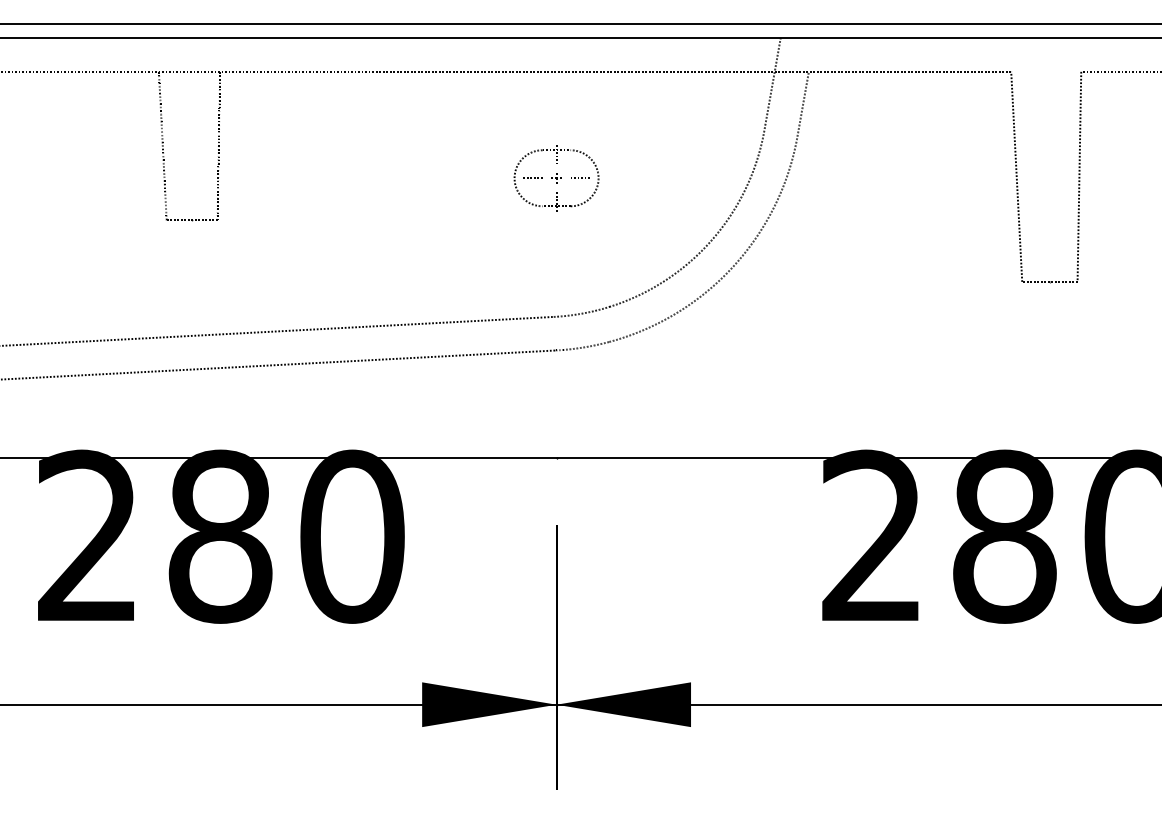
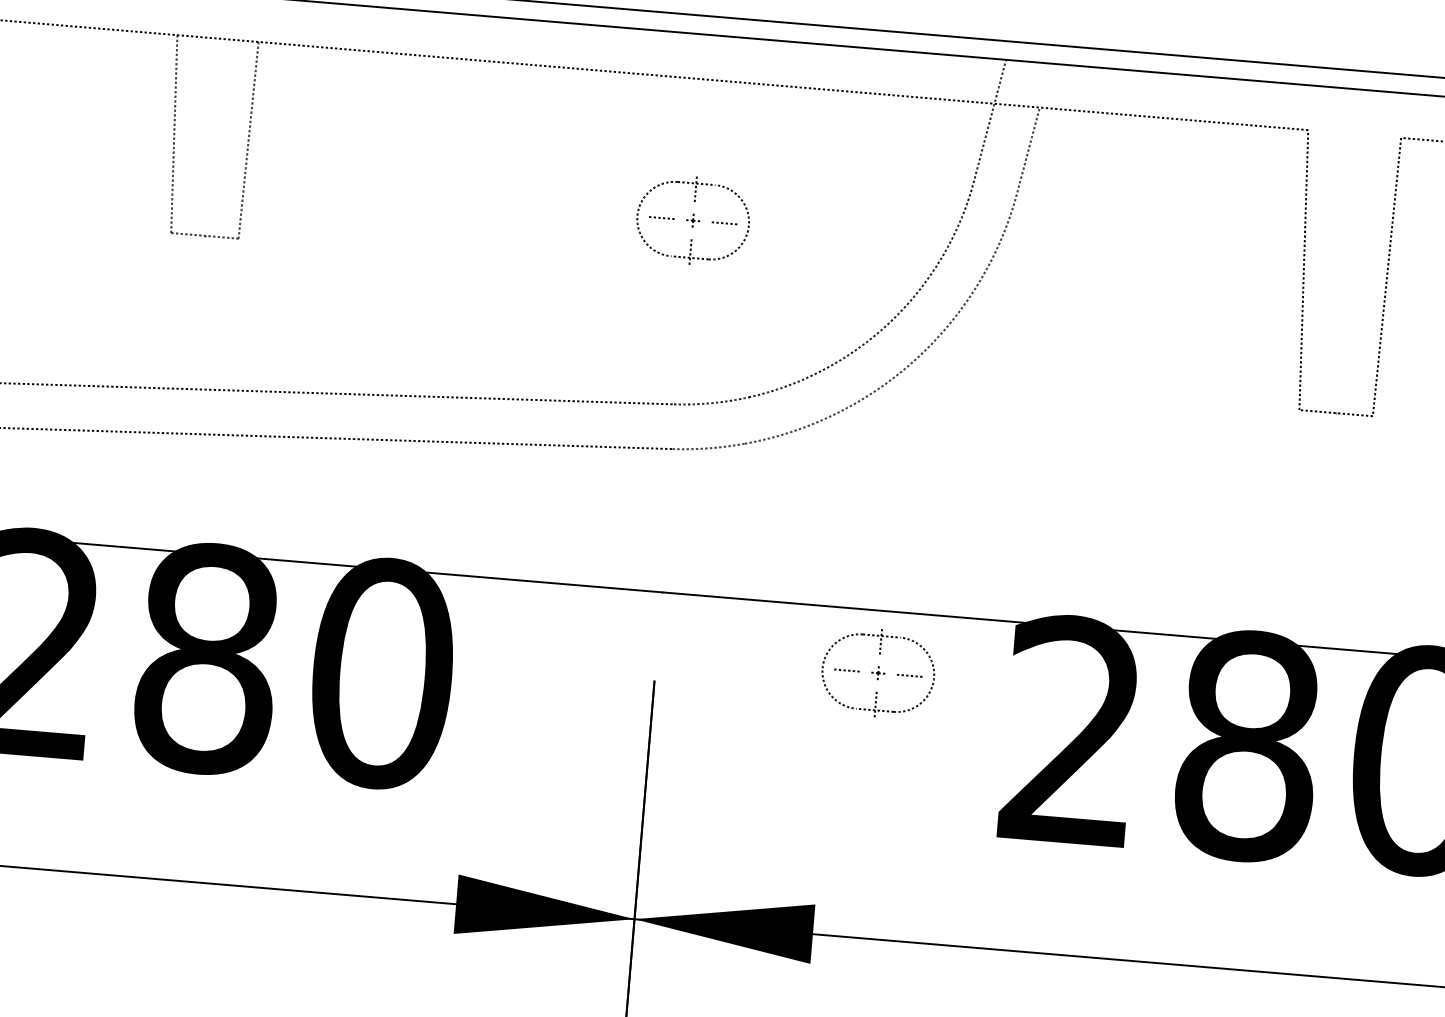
part: (723, 505) -> (878, 673), added

